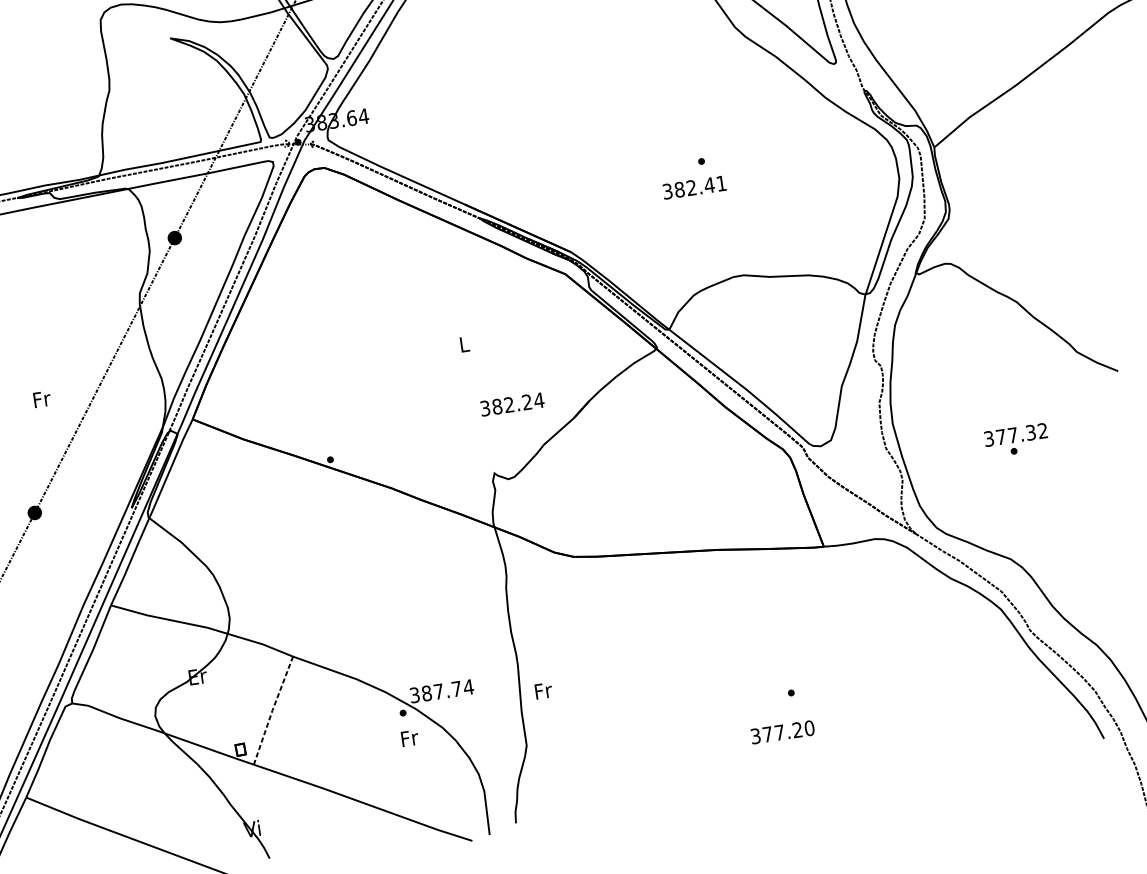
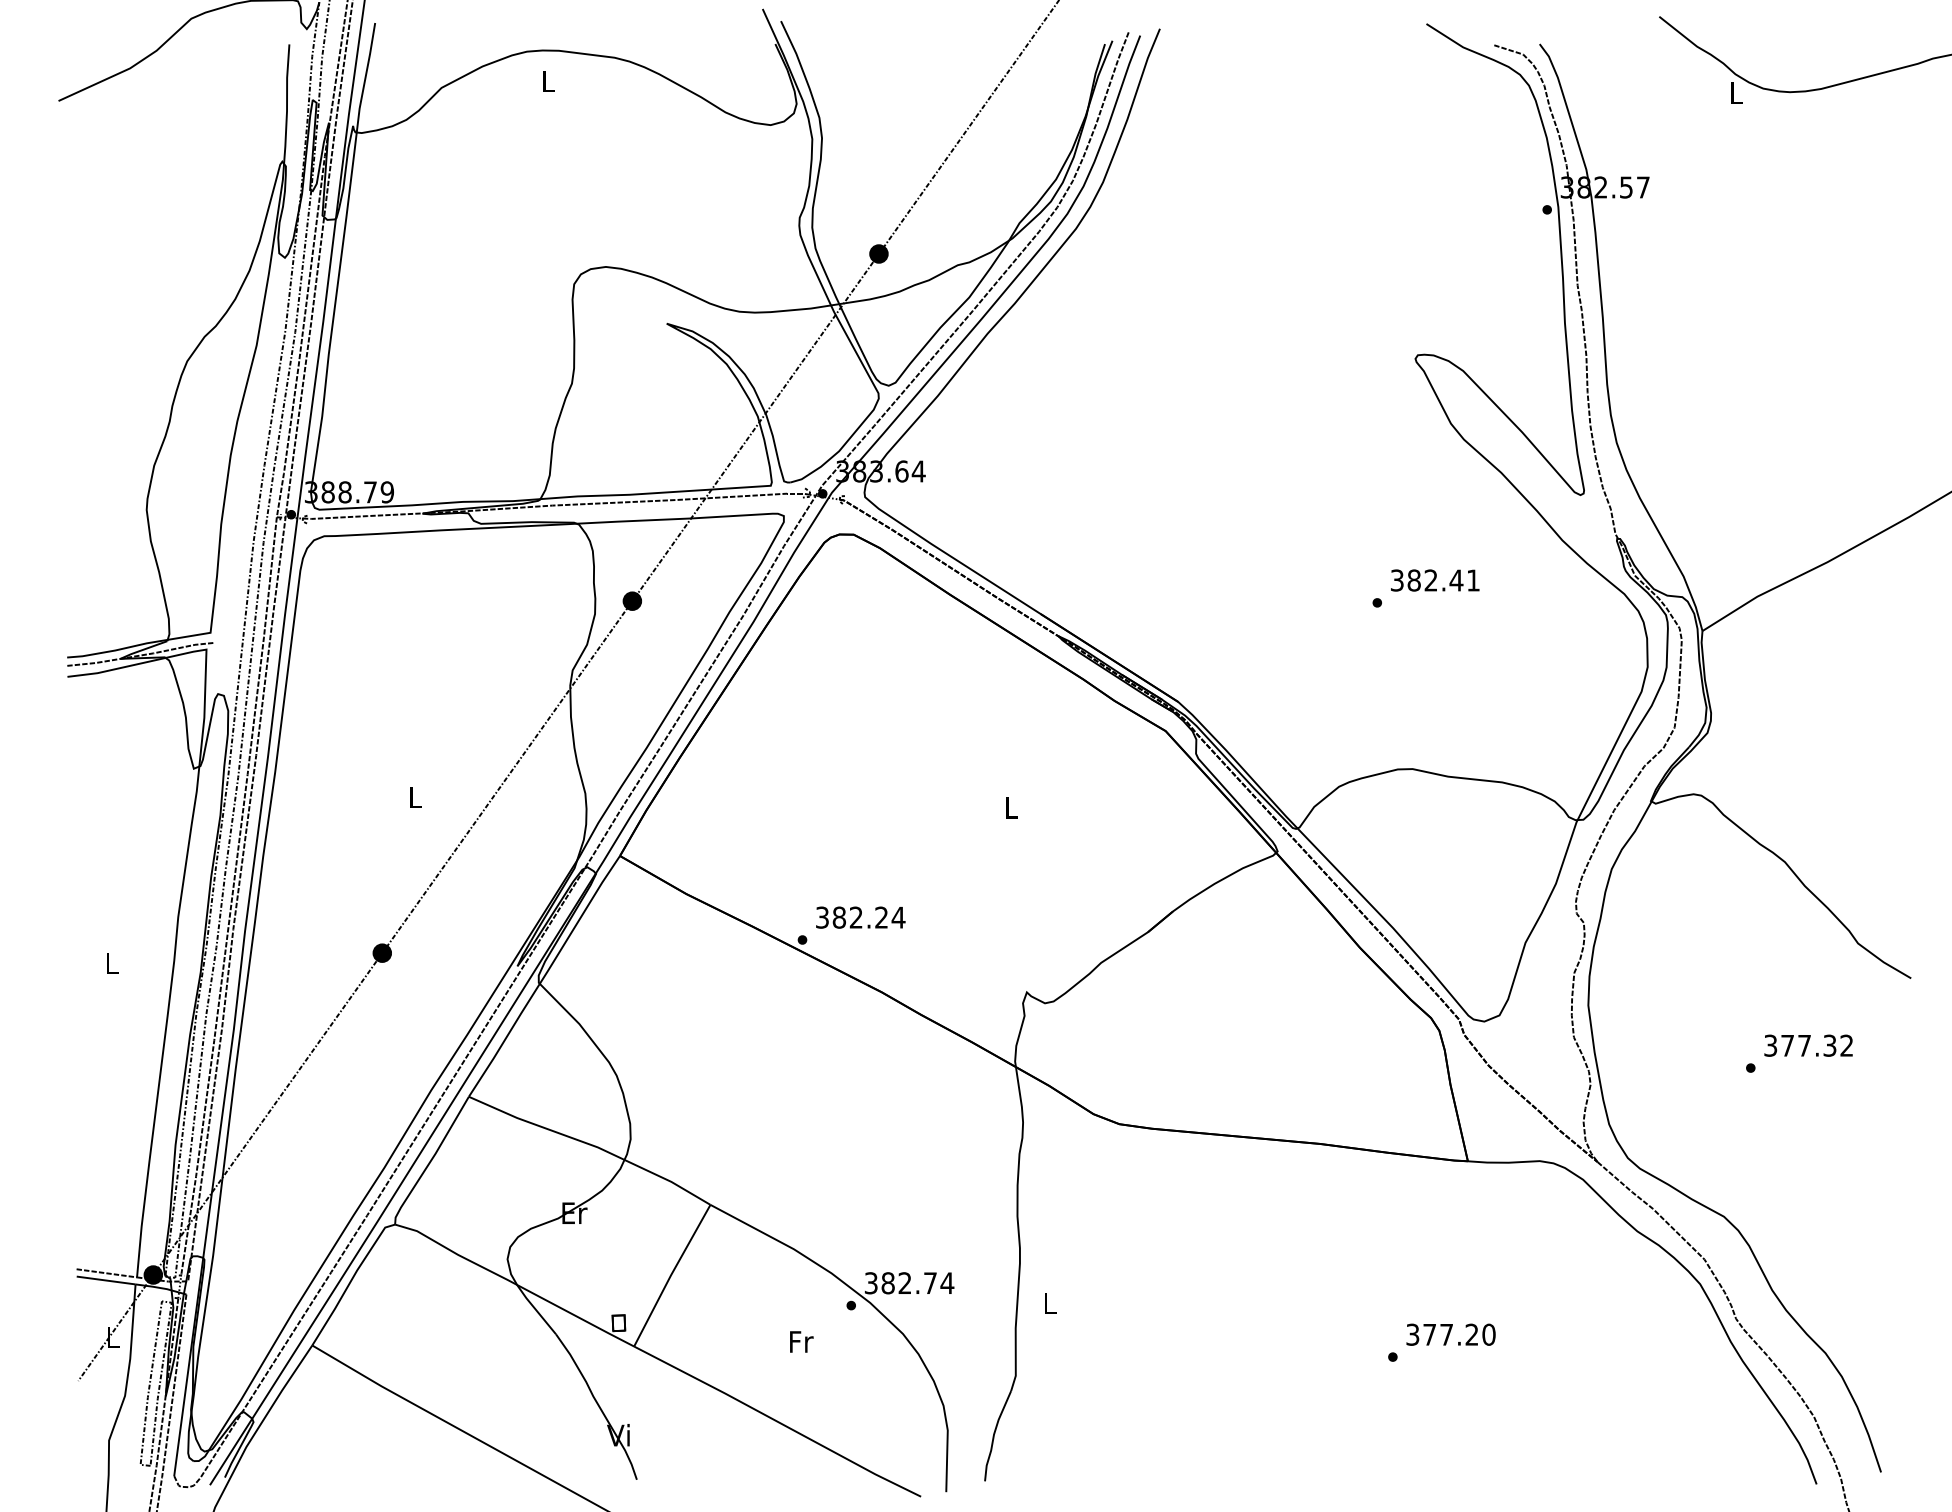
text: (694, 187) -> (1435, 580), moved
text: (42, 399) -> (415, 797), Fr -> L
text: (512, 404) -> (860, 917), moved
text: (1015, 434) -> (1808, 1045), moved
text: (543, 690) -> (1050, 1303), Fr -> L
text: (438, 691) -> (904, 1282), 387.74 -> 382.74
line: (272, 710) -> (671, 1275), dashed -> solid
text: (782, 732) -> (1450, 1334), moved
text: (409, 738) -> (801, 1341), moved

